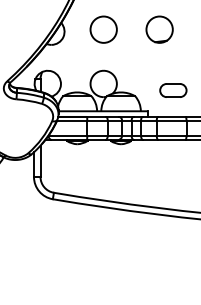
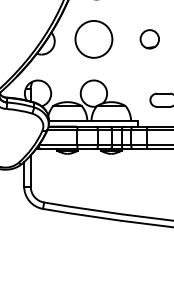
circle: (103, 29) -> (93, 39), size x1.4
circle: (159, 29) -> (149, 39), size x0.7

